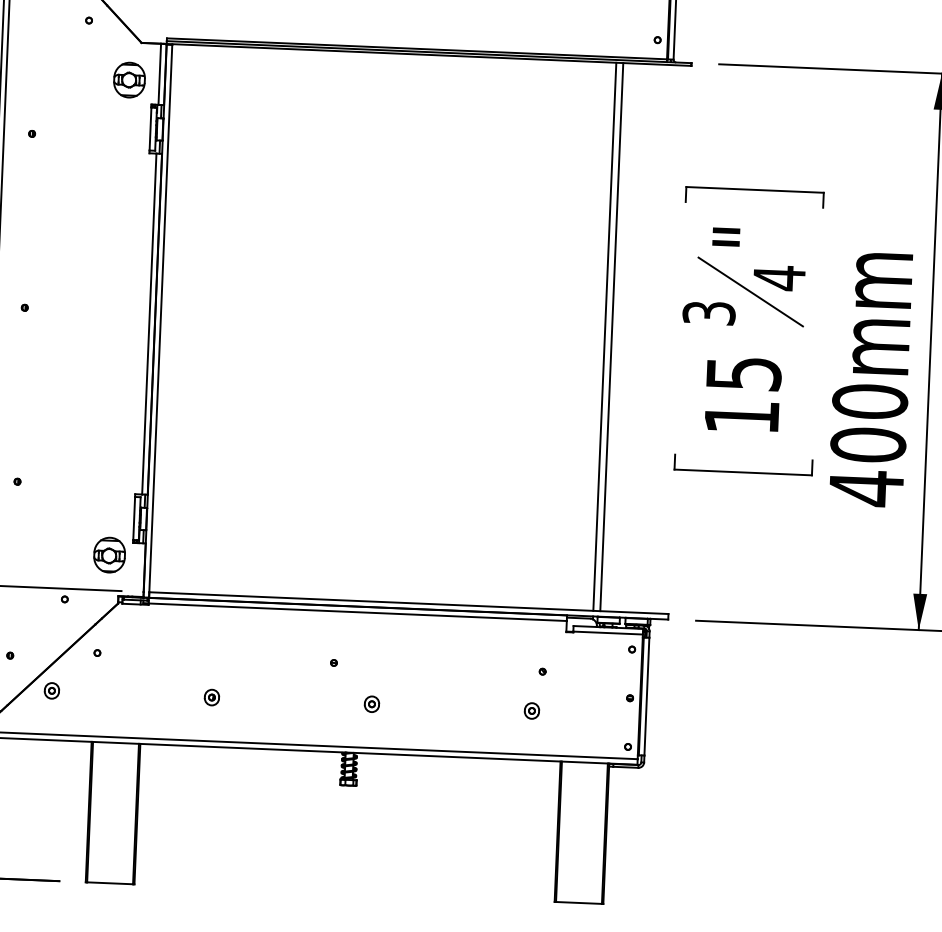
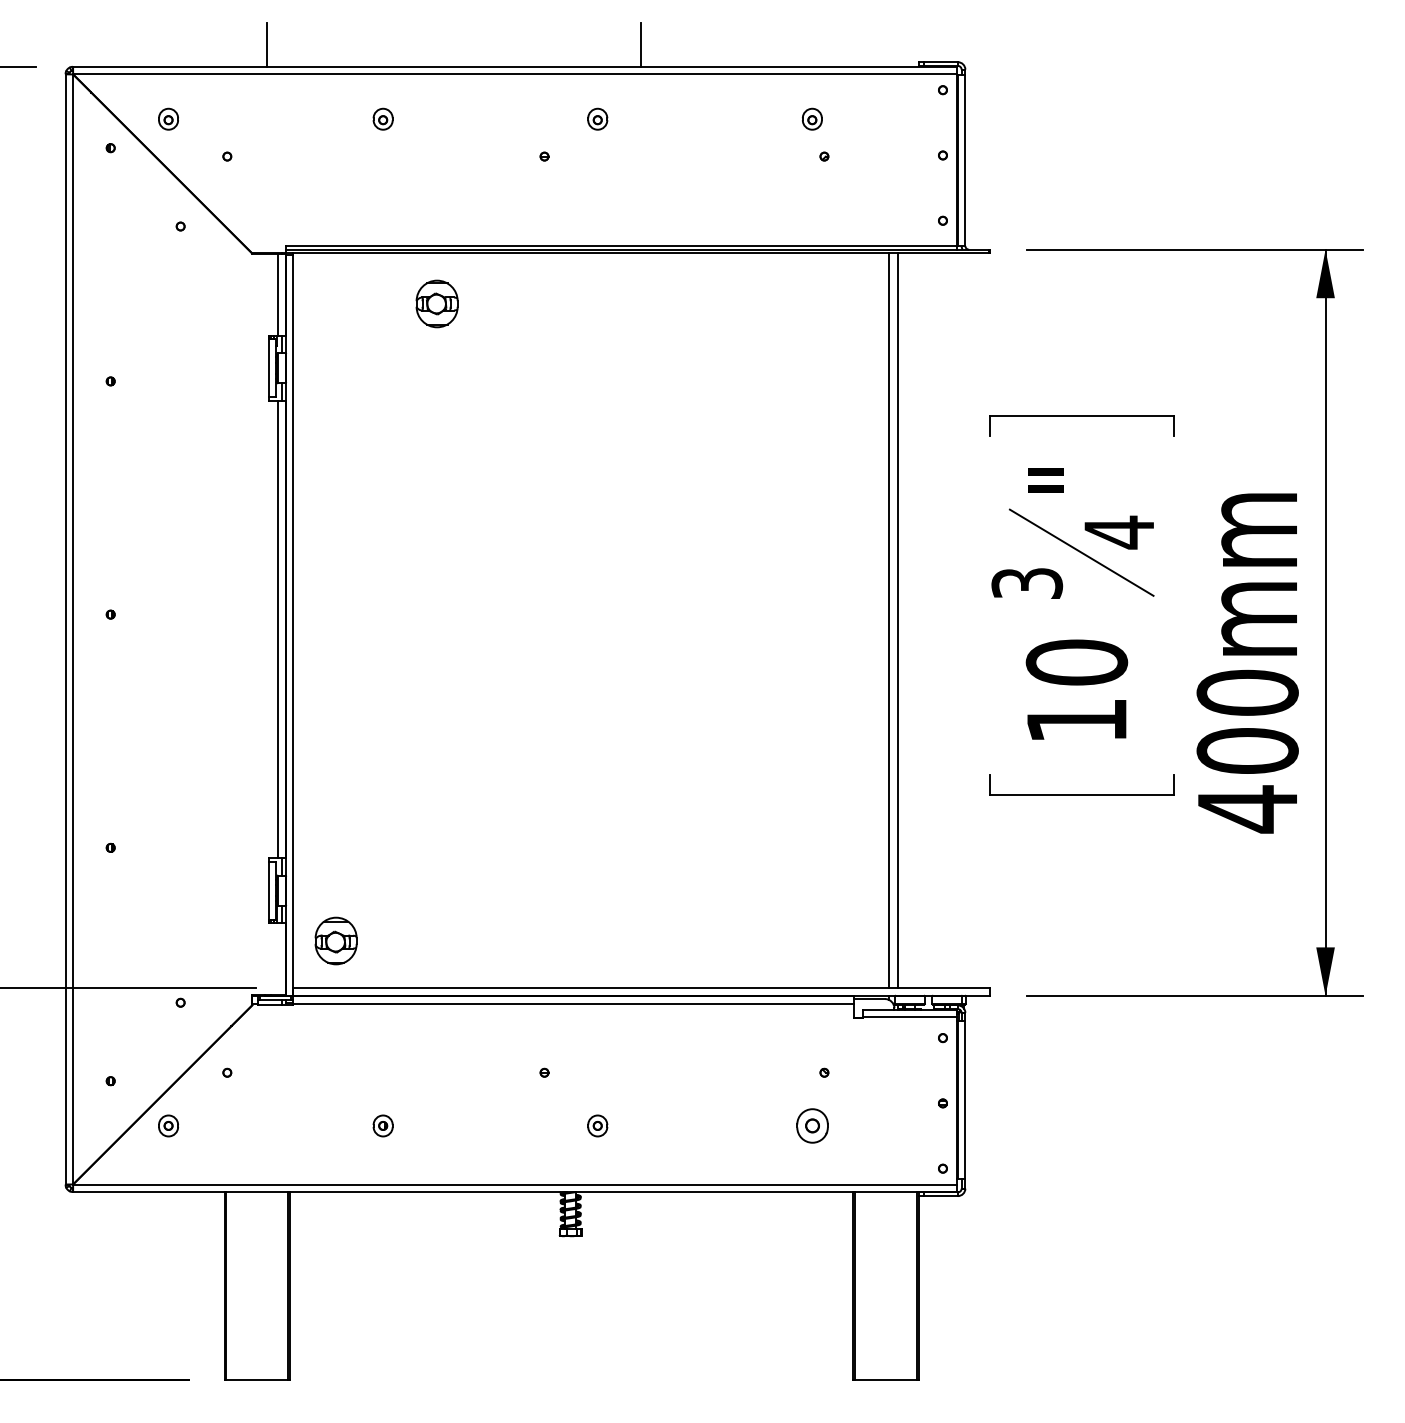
part: (129, 79) -> (436, 303), moved
text: (743, 373) -> (1076, 662), 15 -> 10
part: (109, 554) -> (335, 940), moved
part: (531, 710) -> (811, 1125), size x1.6

